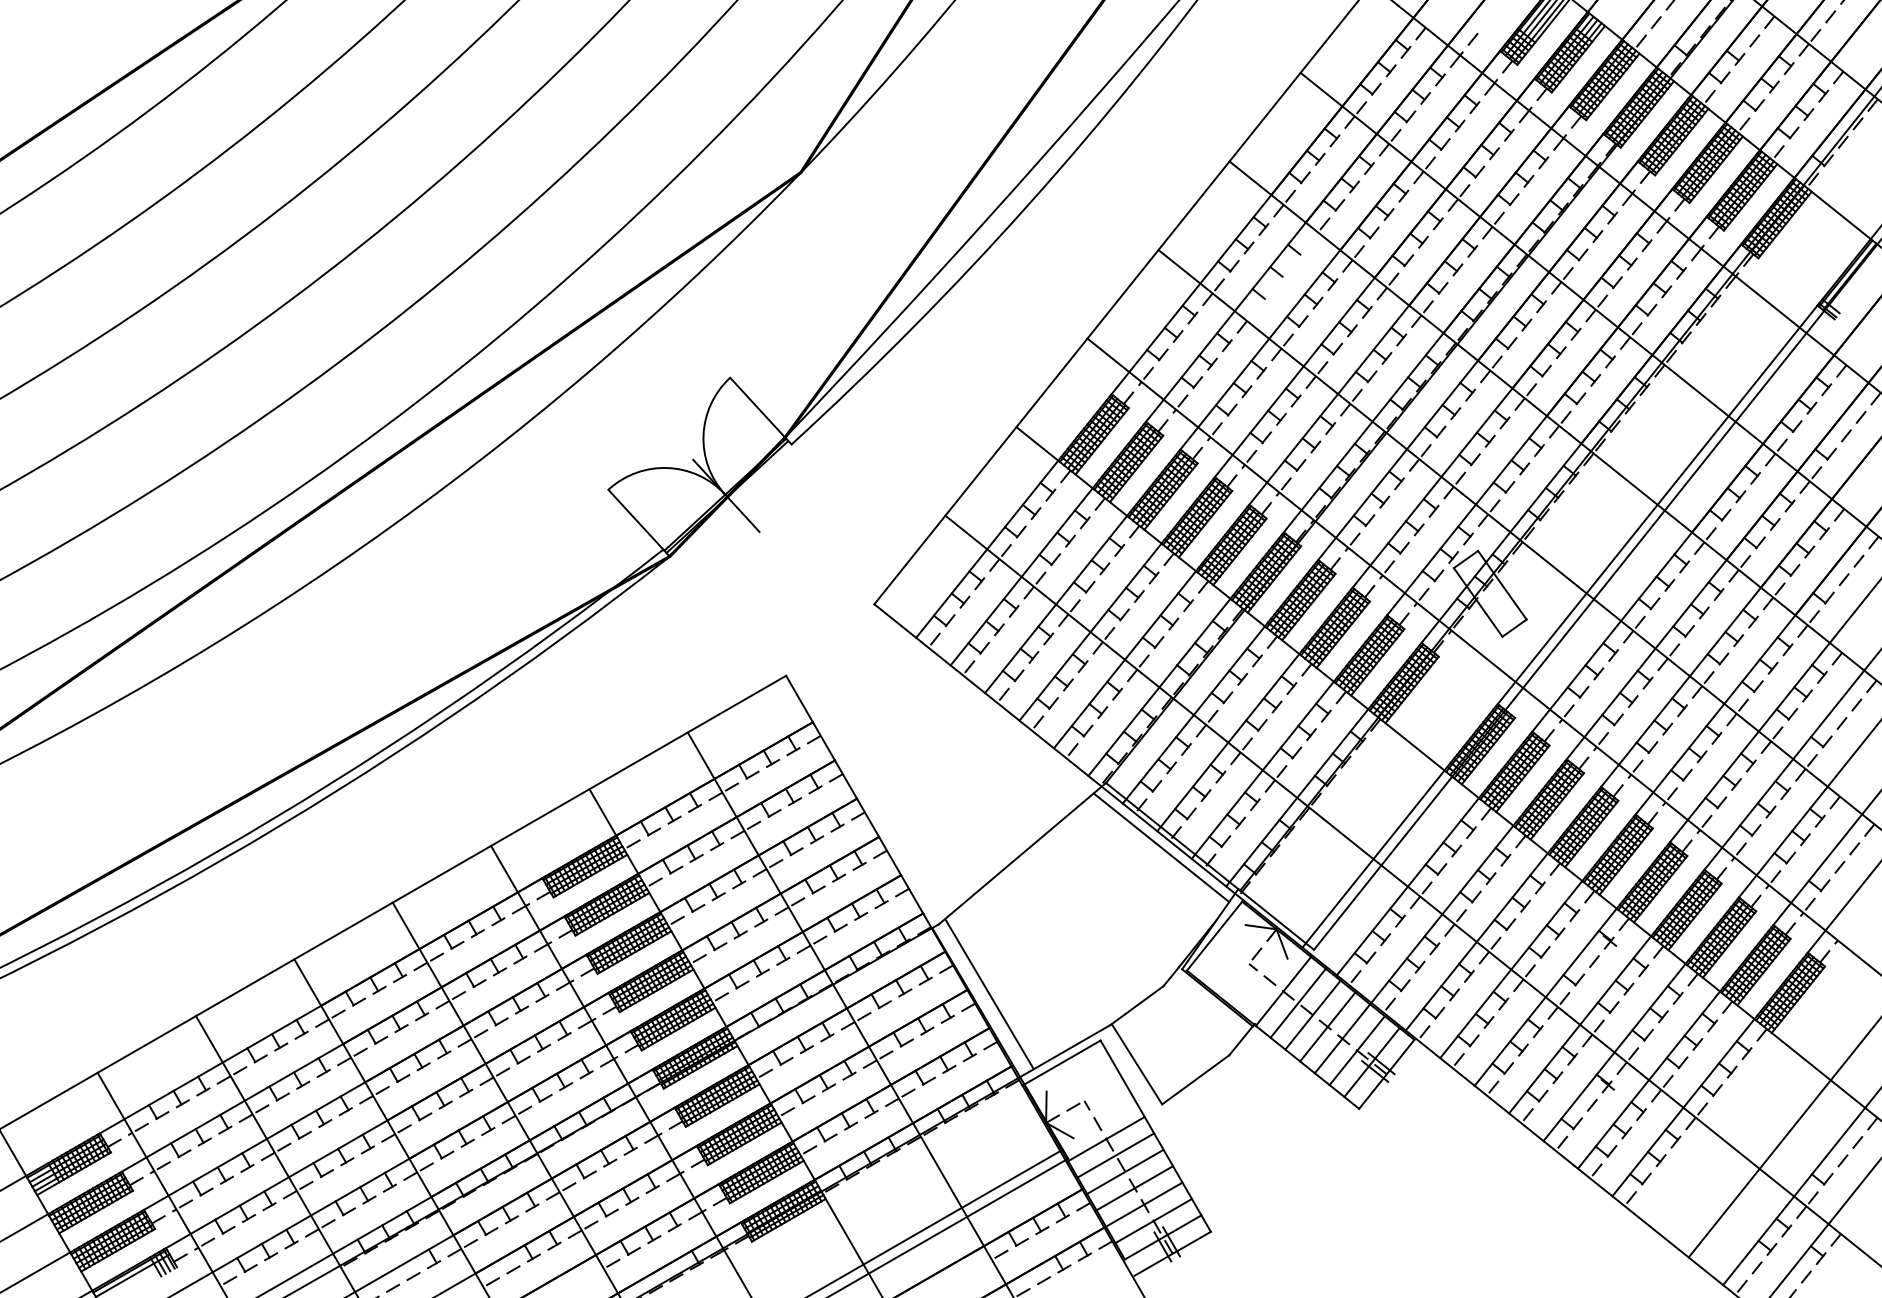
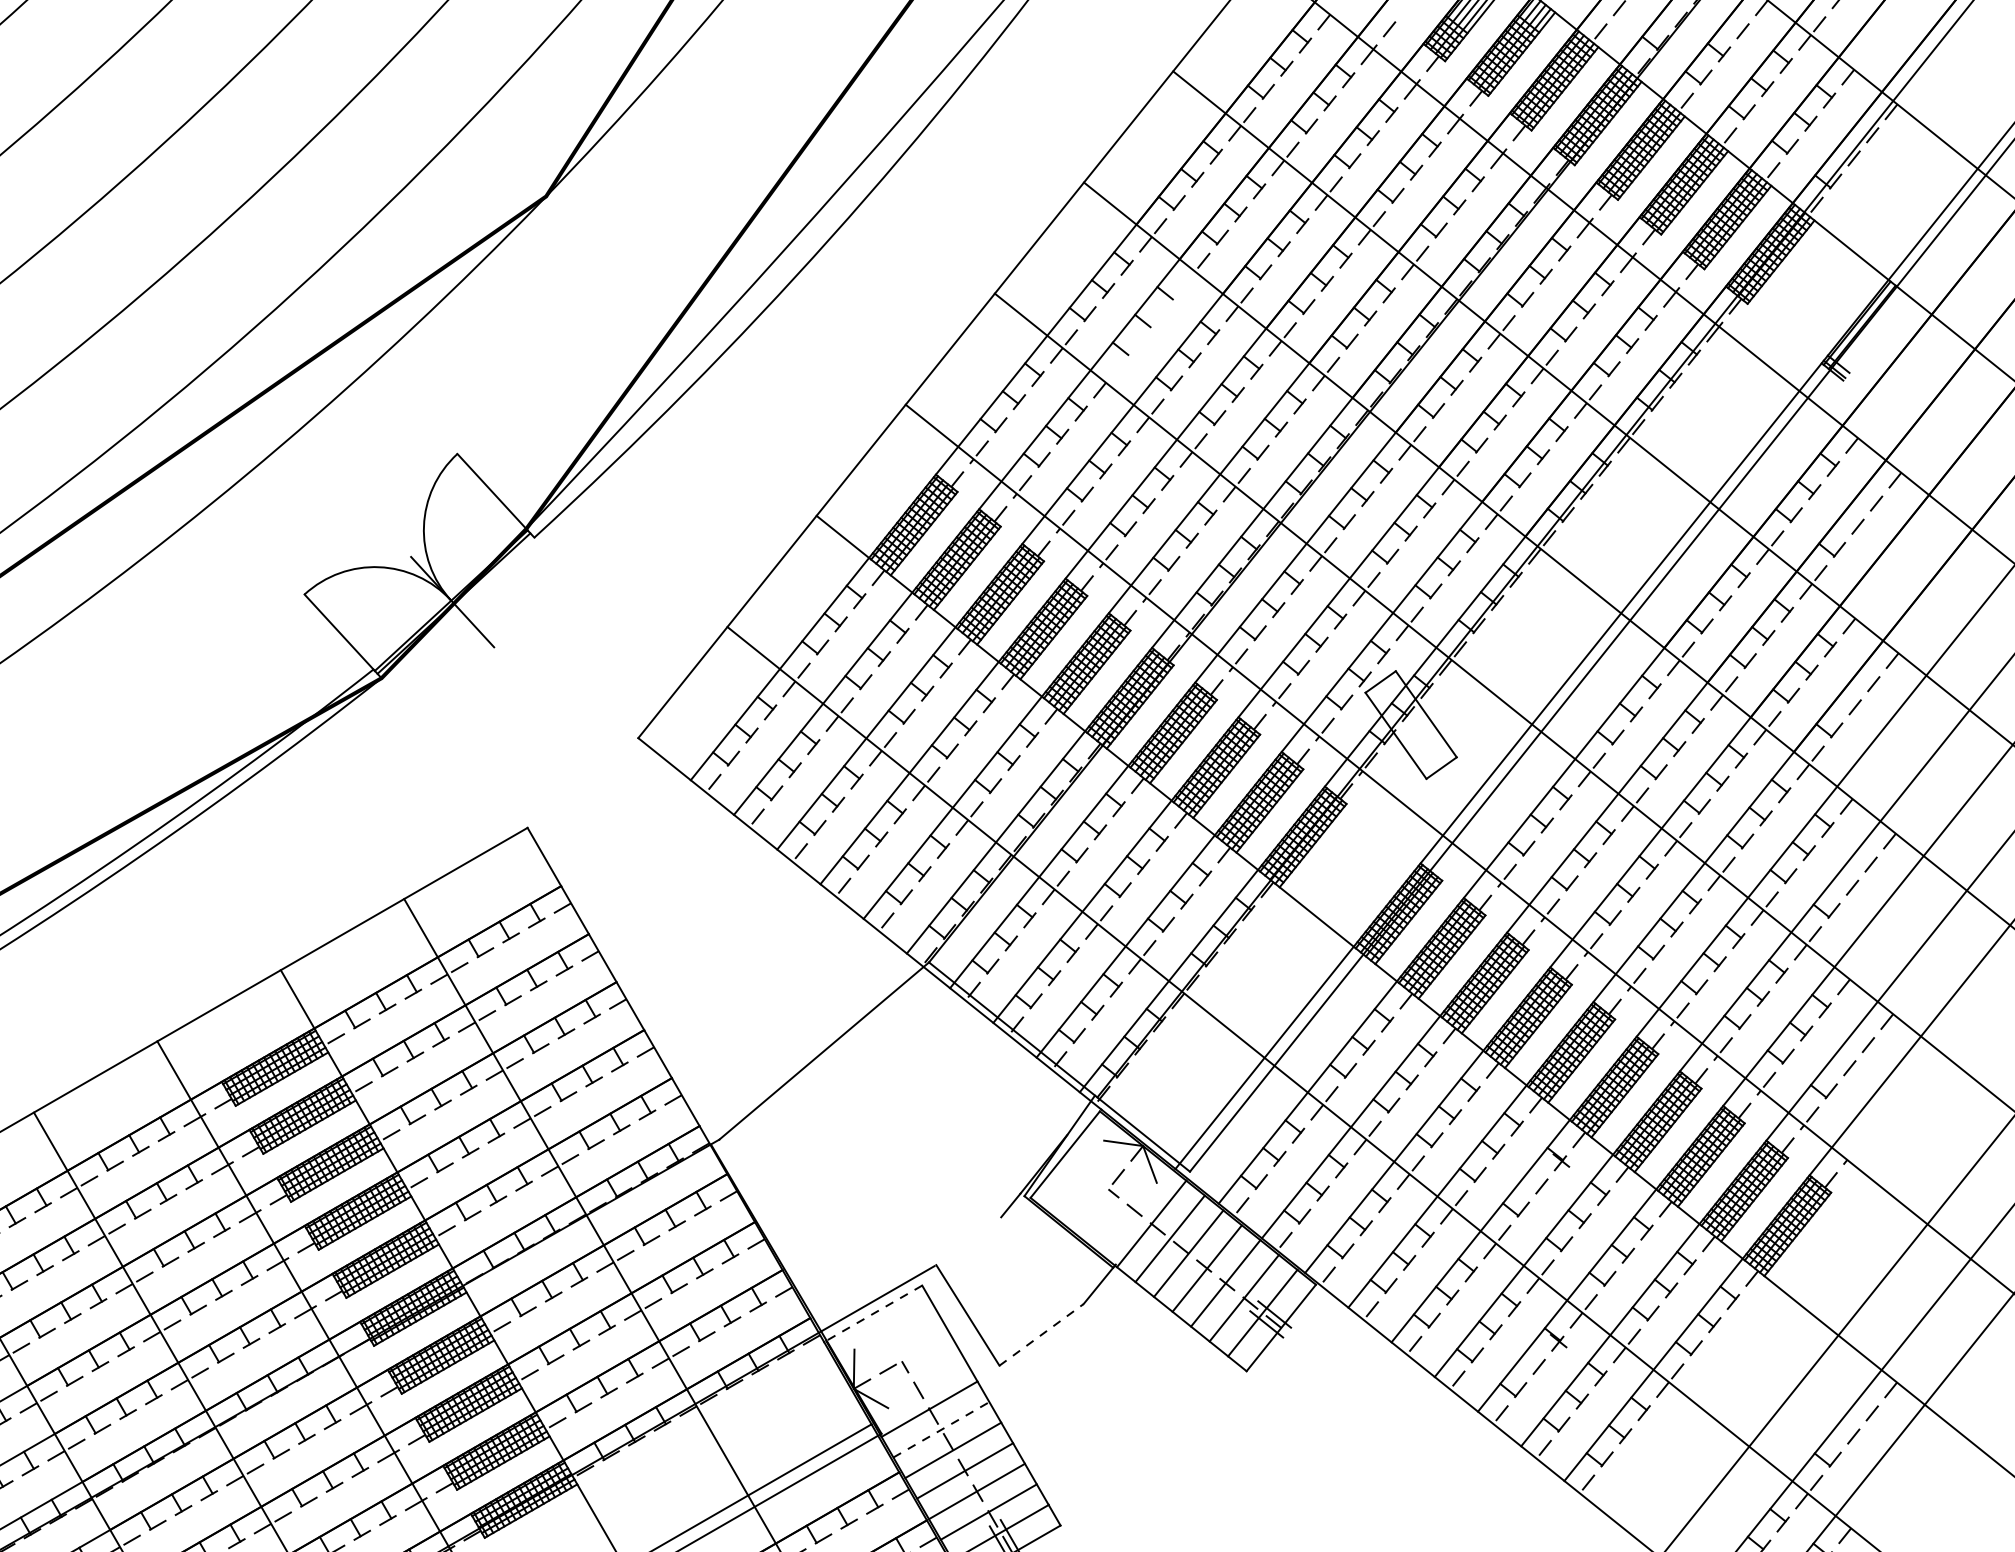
line: (1161, 847) -> (998, 1043), removed
line: (989, 994) -> (782, 1227), removed
line: (1136, 1005) -> (967, 1241), removed
line: (1061, 1062) -> (873, 1313), solid -> dashed
line: (1195, 1079) -> (1041, 1334), solid -> dashed
line: (1116, 1155) -> (942, 1429), solid -> dashed

